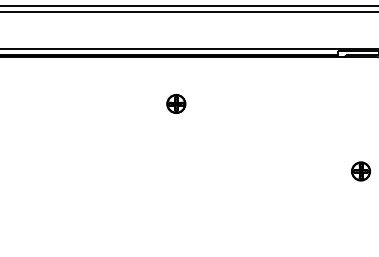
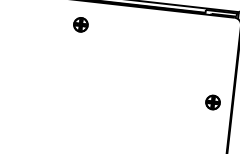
part: (176, 103) -> (81, 24), moved

